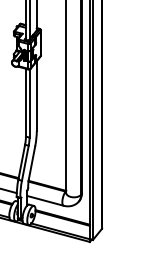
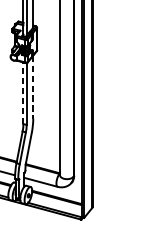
line: (36, 95) -> (32, 86), solid -> dashed
line: (25, 102) -> (22, 93), solid -> dashed

